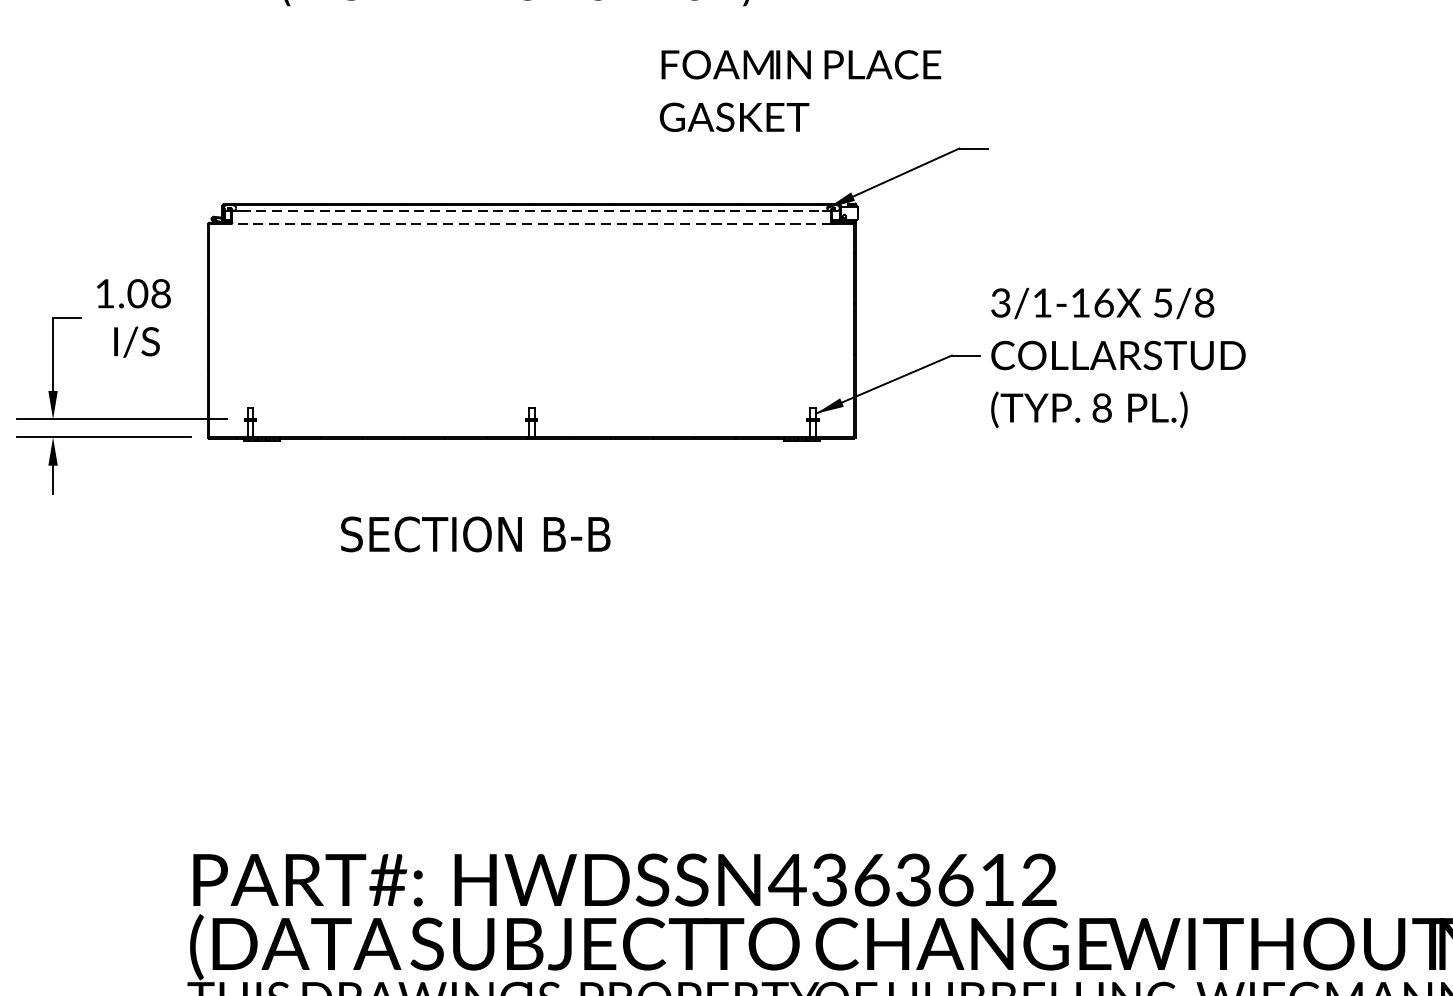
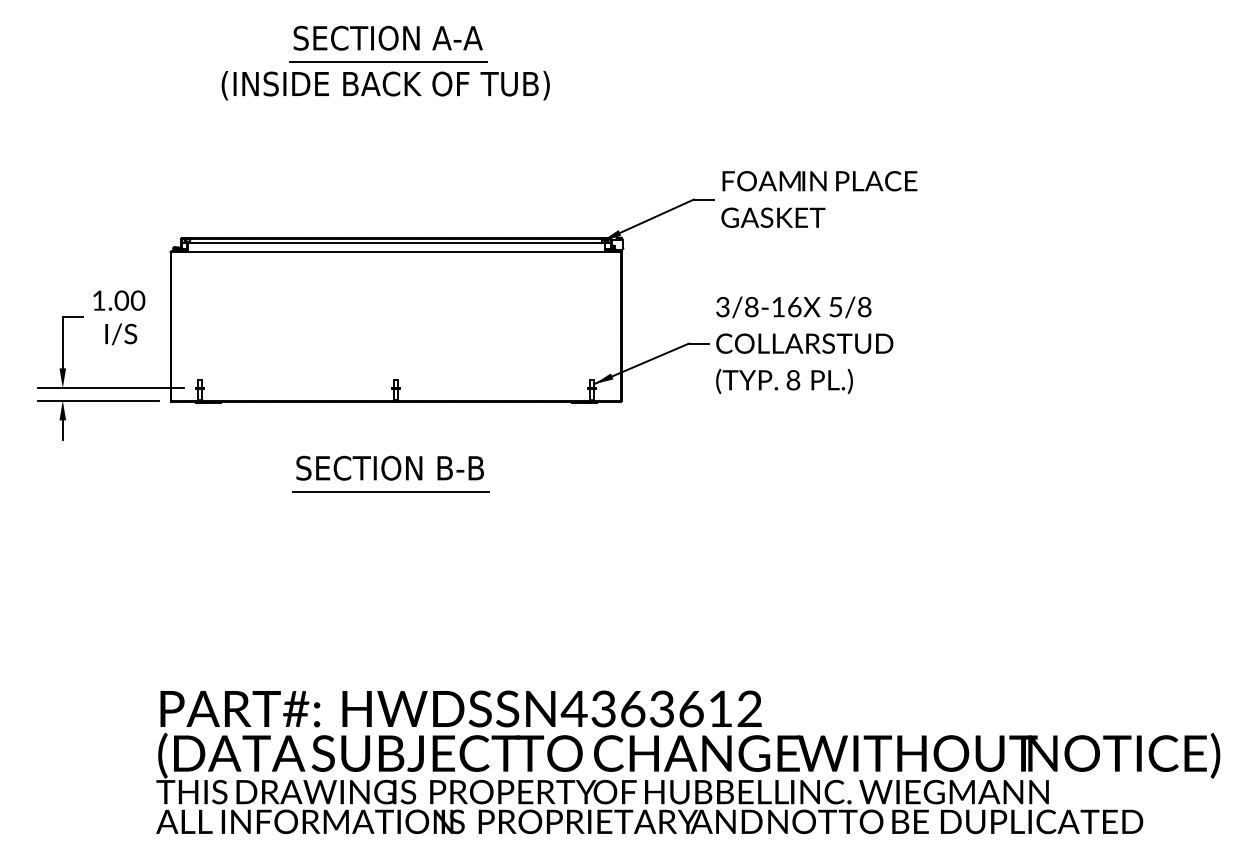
text: (800, 91) -> (819, 199), moved
line: (532, 211) -> (396, 243), dashed -> solid
line: (530, 224) -> (395, 252), dashed -> solid
text: (160, 293) -> (137, 300), 1.08 -> 1.00
text: (1041, 302) -> (751, 306), 3/1-16 -> 3/8-16
text: (474, 533) -> (389, 467), moved
line: (523, 569) -> (390, 492), added

